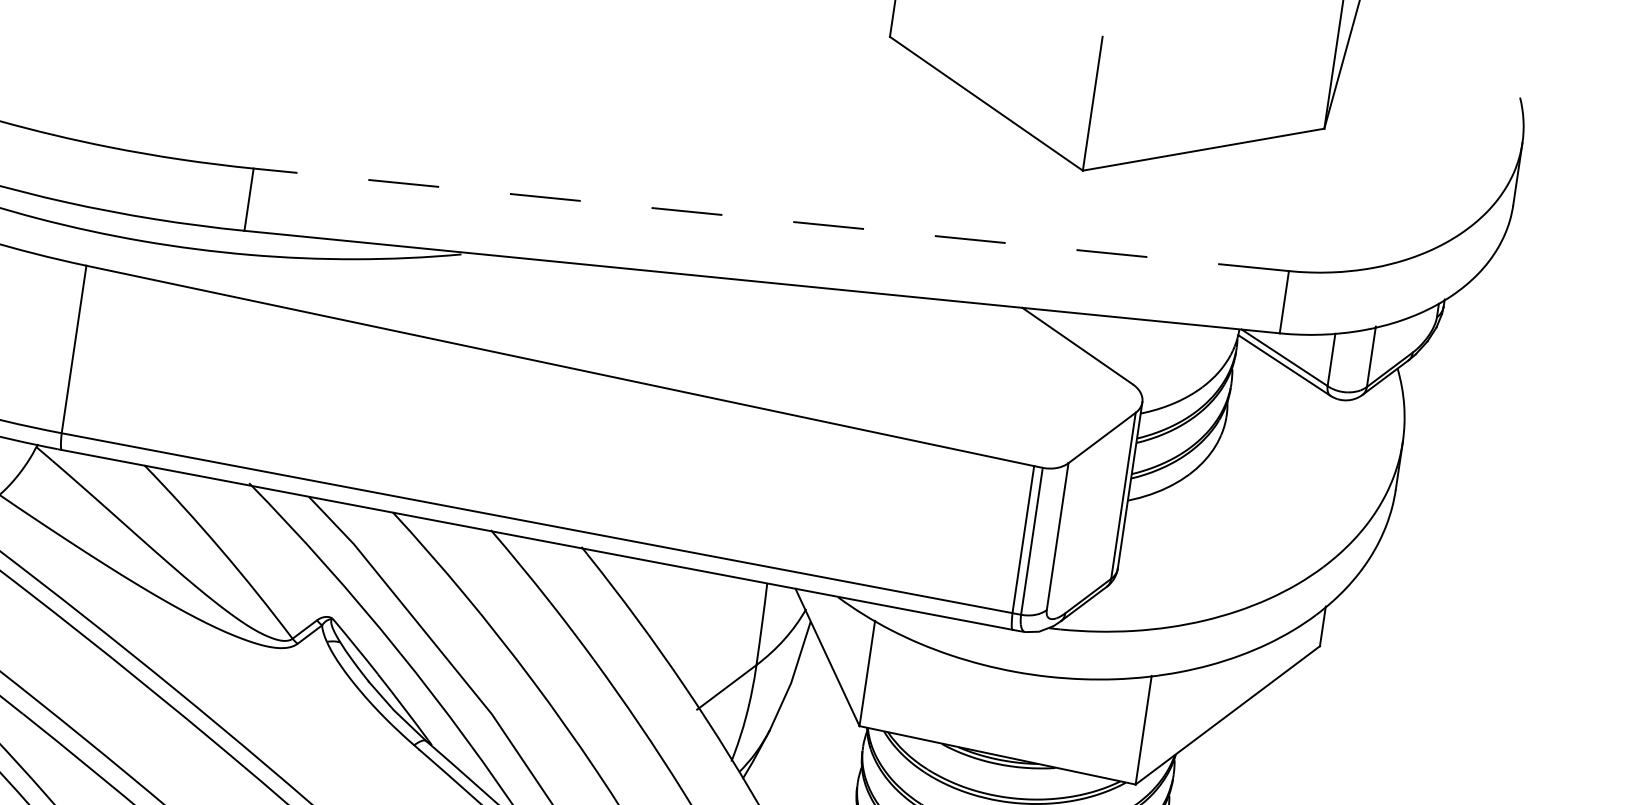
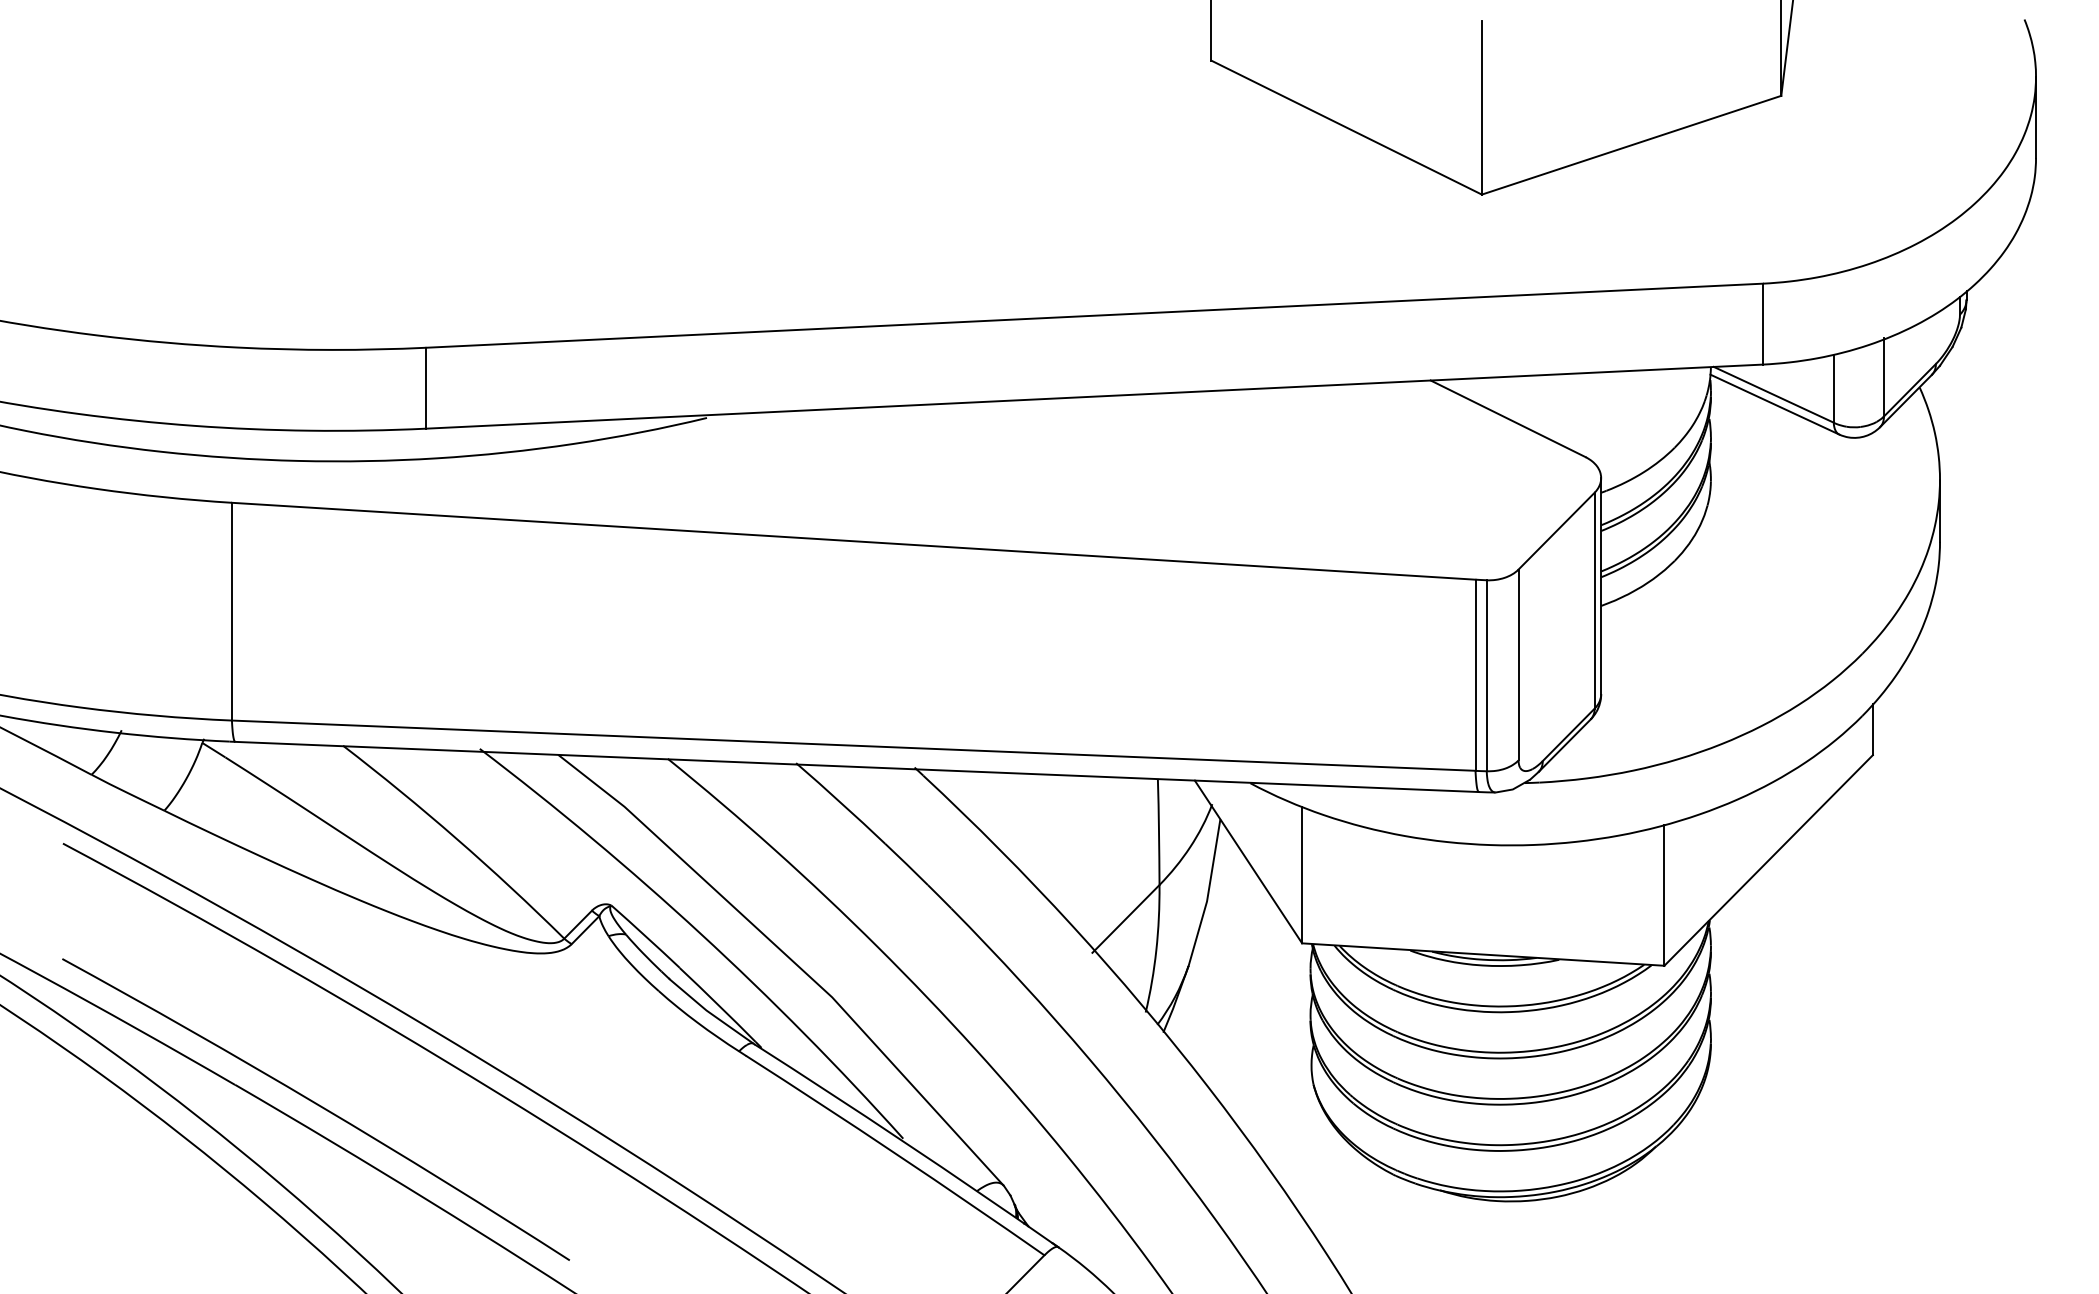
line: (771, 219) -> (1094, 315), dashed -> solid

